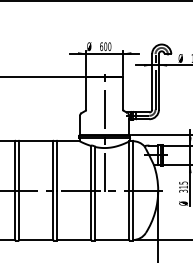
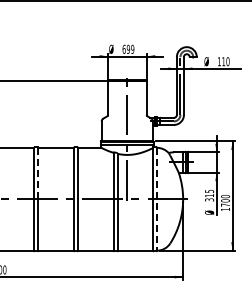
text: (106, 46) -> (129, 49), 600 -> 699
line: (19, 165) -> (38, 173), solid -> dashed
line: (133, 190) -> (157, 199), solid -> dashed

